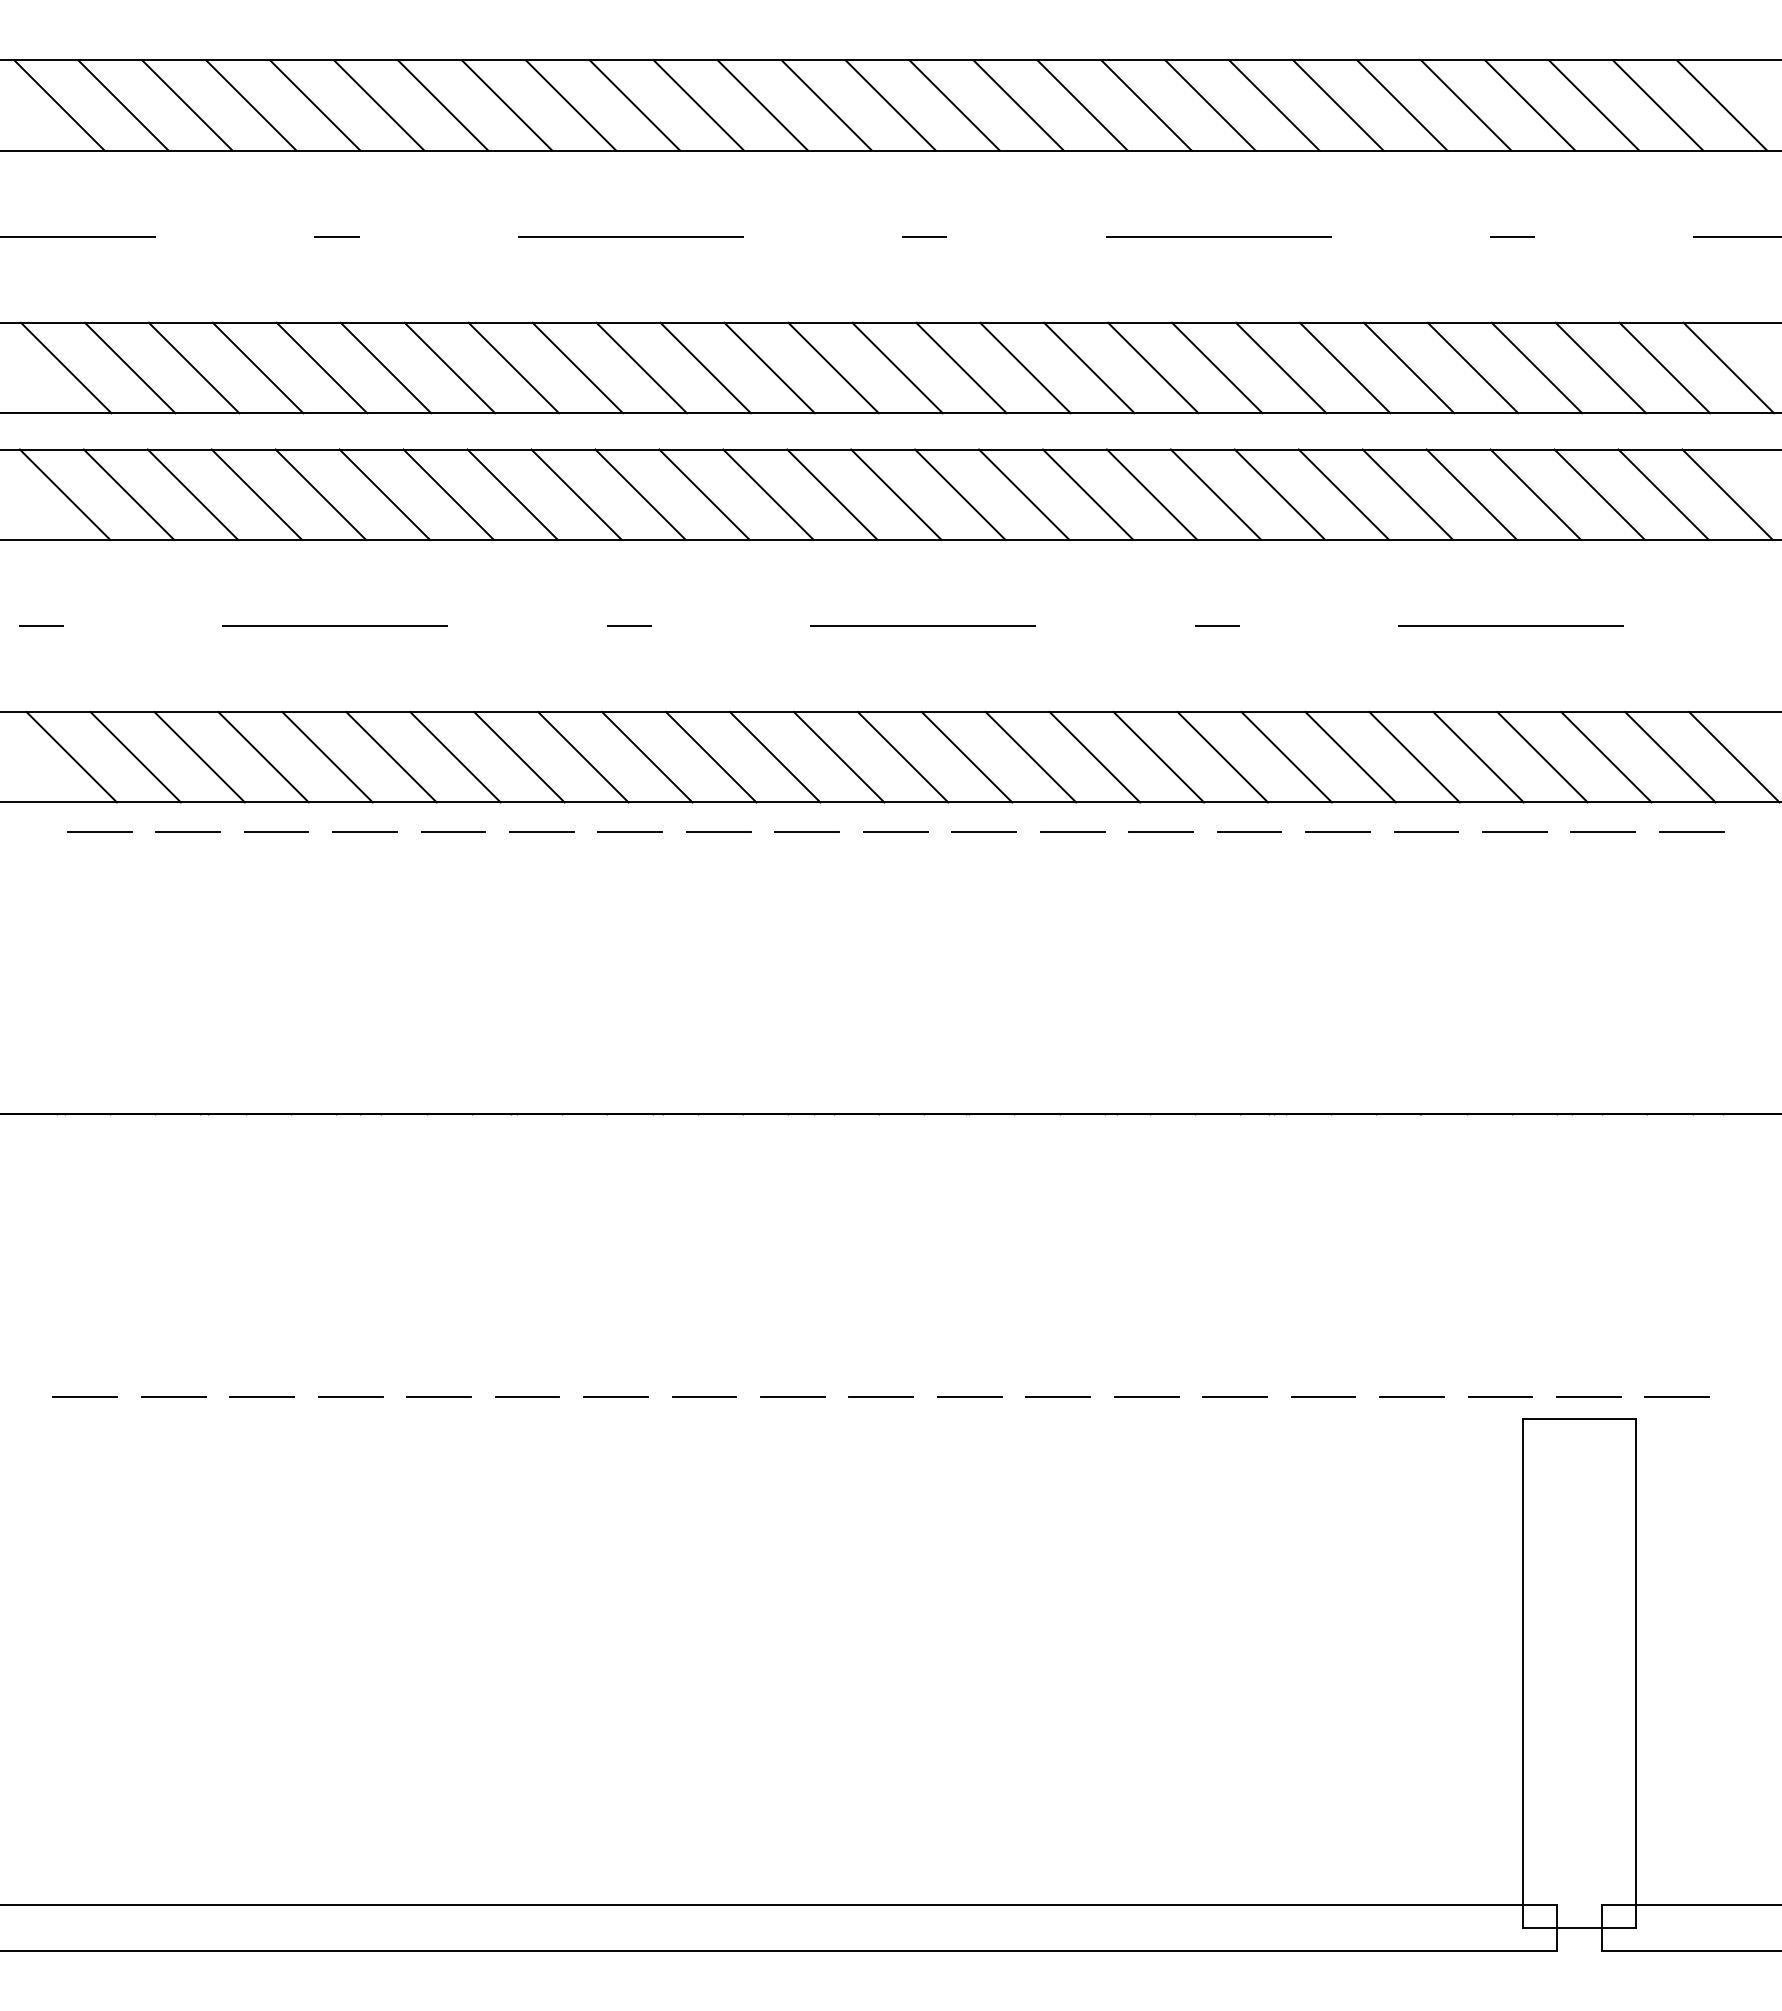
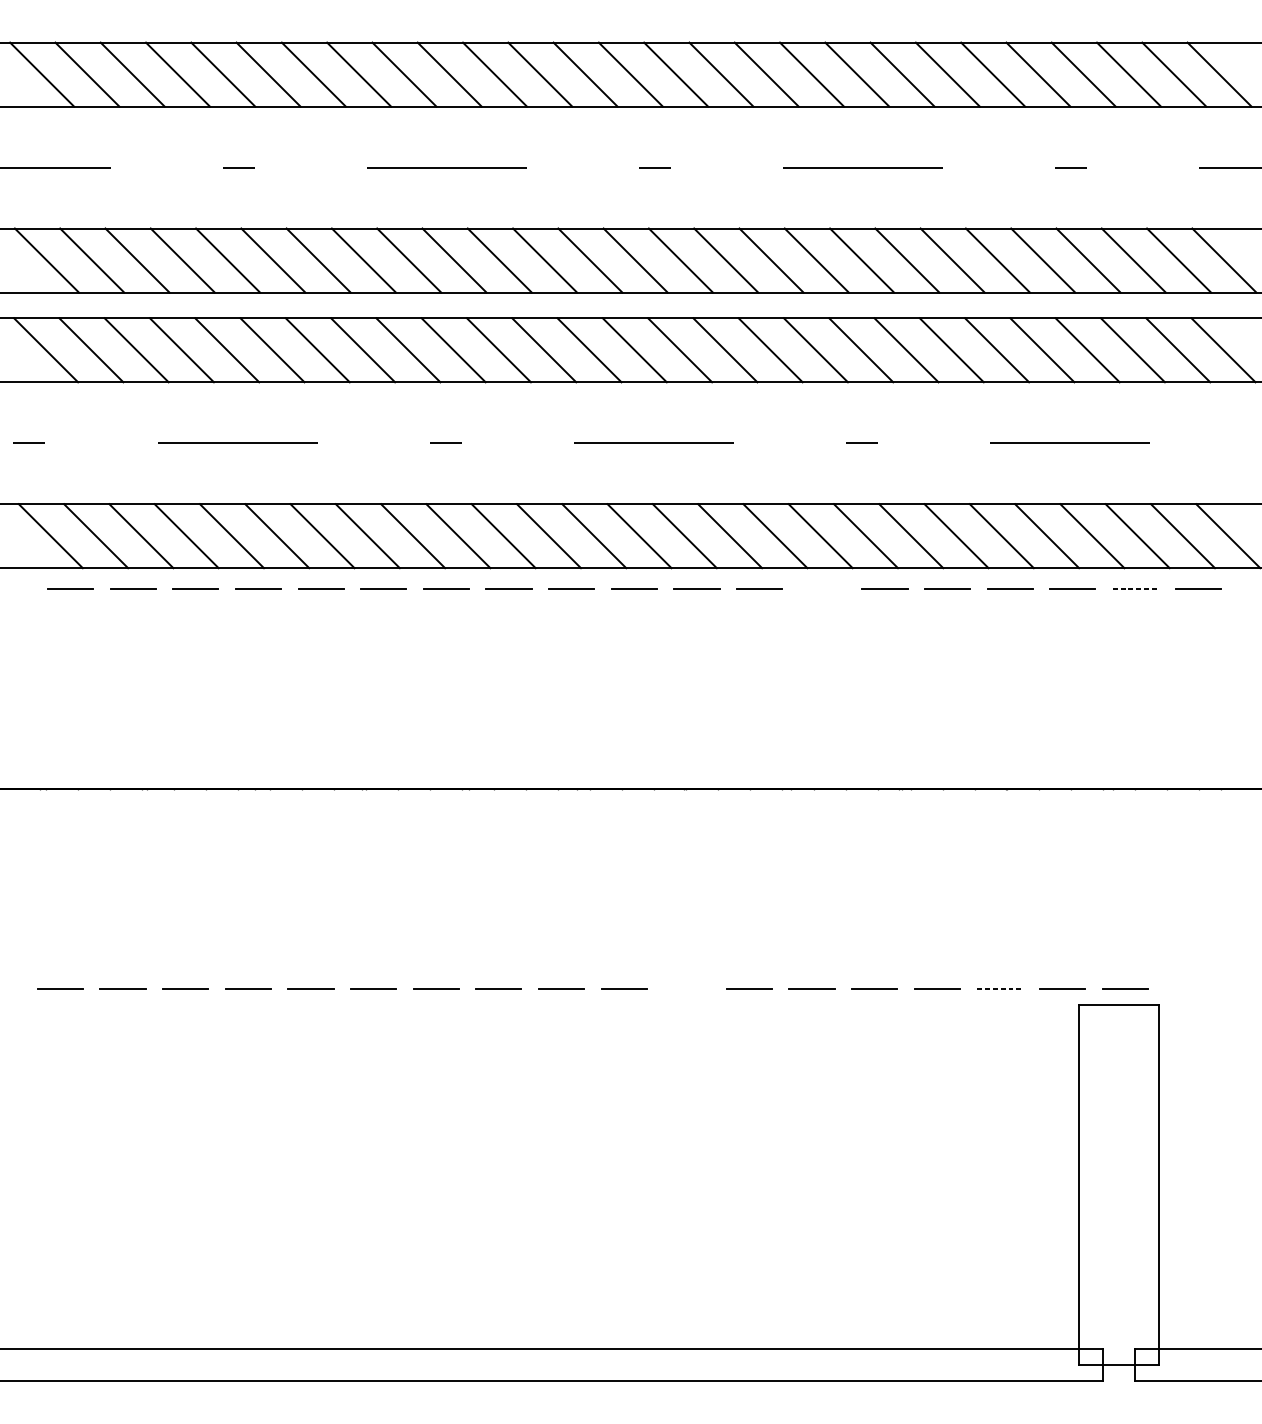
line: (1160, 831) -> (821, 588), removed
line: (1603, 831) -> (1135, 588), solid -> dashed
line: (969, 1396) -> (686, 988), removed
line: (1412, 1396) -> (1000, 988), solid -> dashed
line: (1677, 1396) -> (1187, 988), removed

